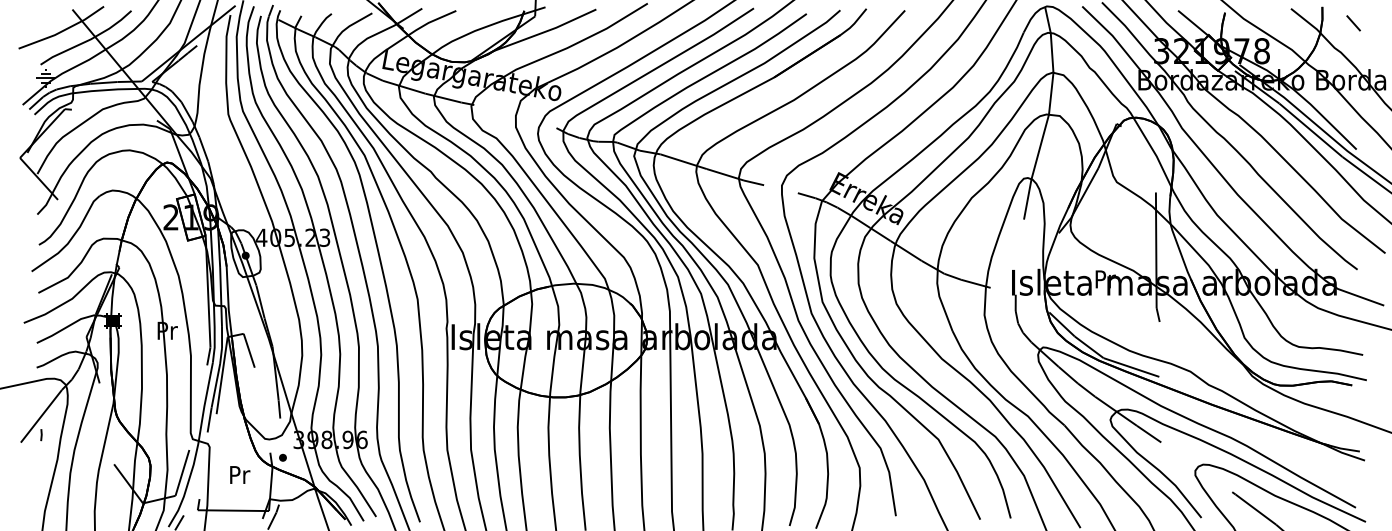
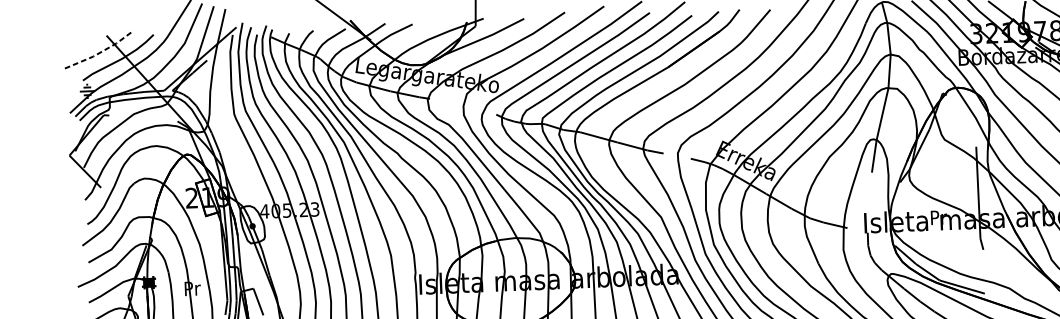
line: (63, 30) -> (100, 52), solid -> dashed

